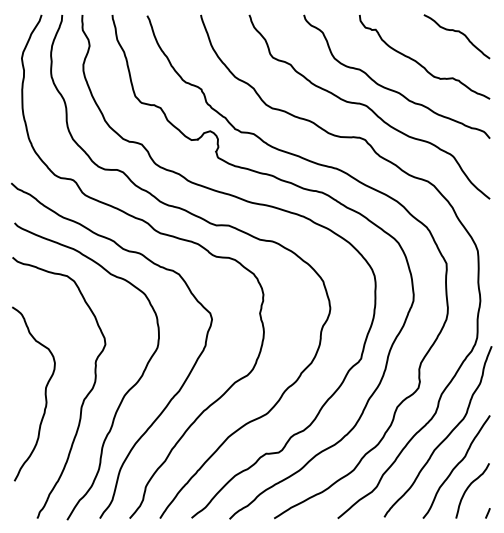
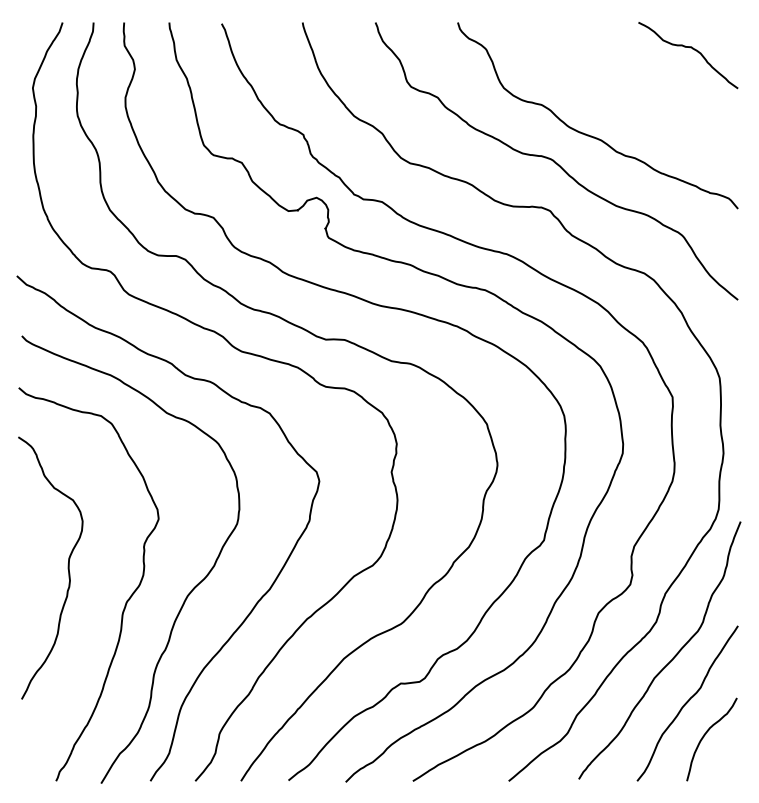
curve: (420, 63) -> (633, 95), removed
curve: (44, 393) -> (66, 567), moved
line: (487, 513) -> (734, 773), removed

